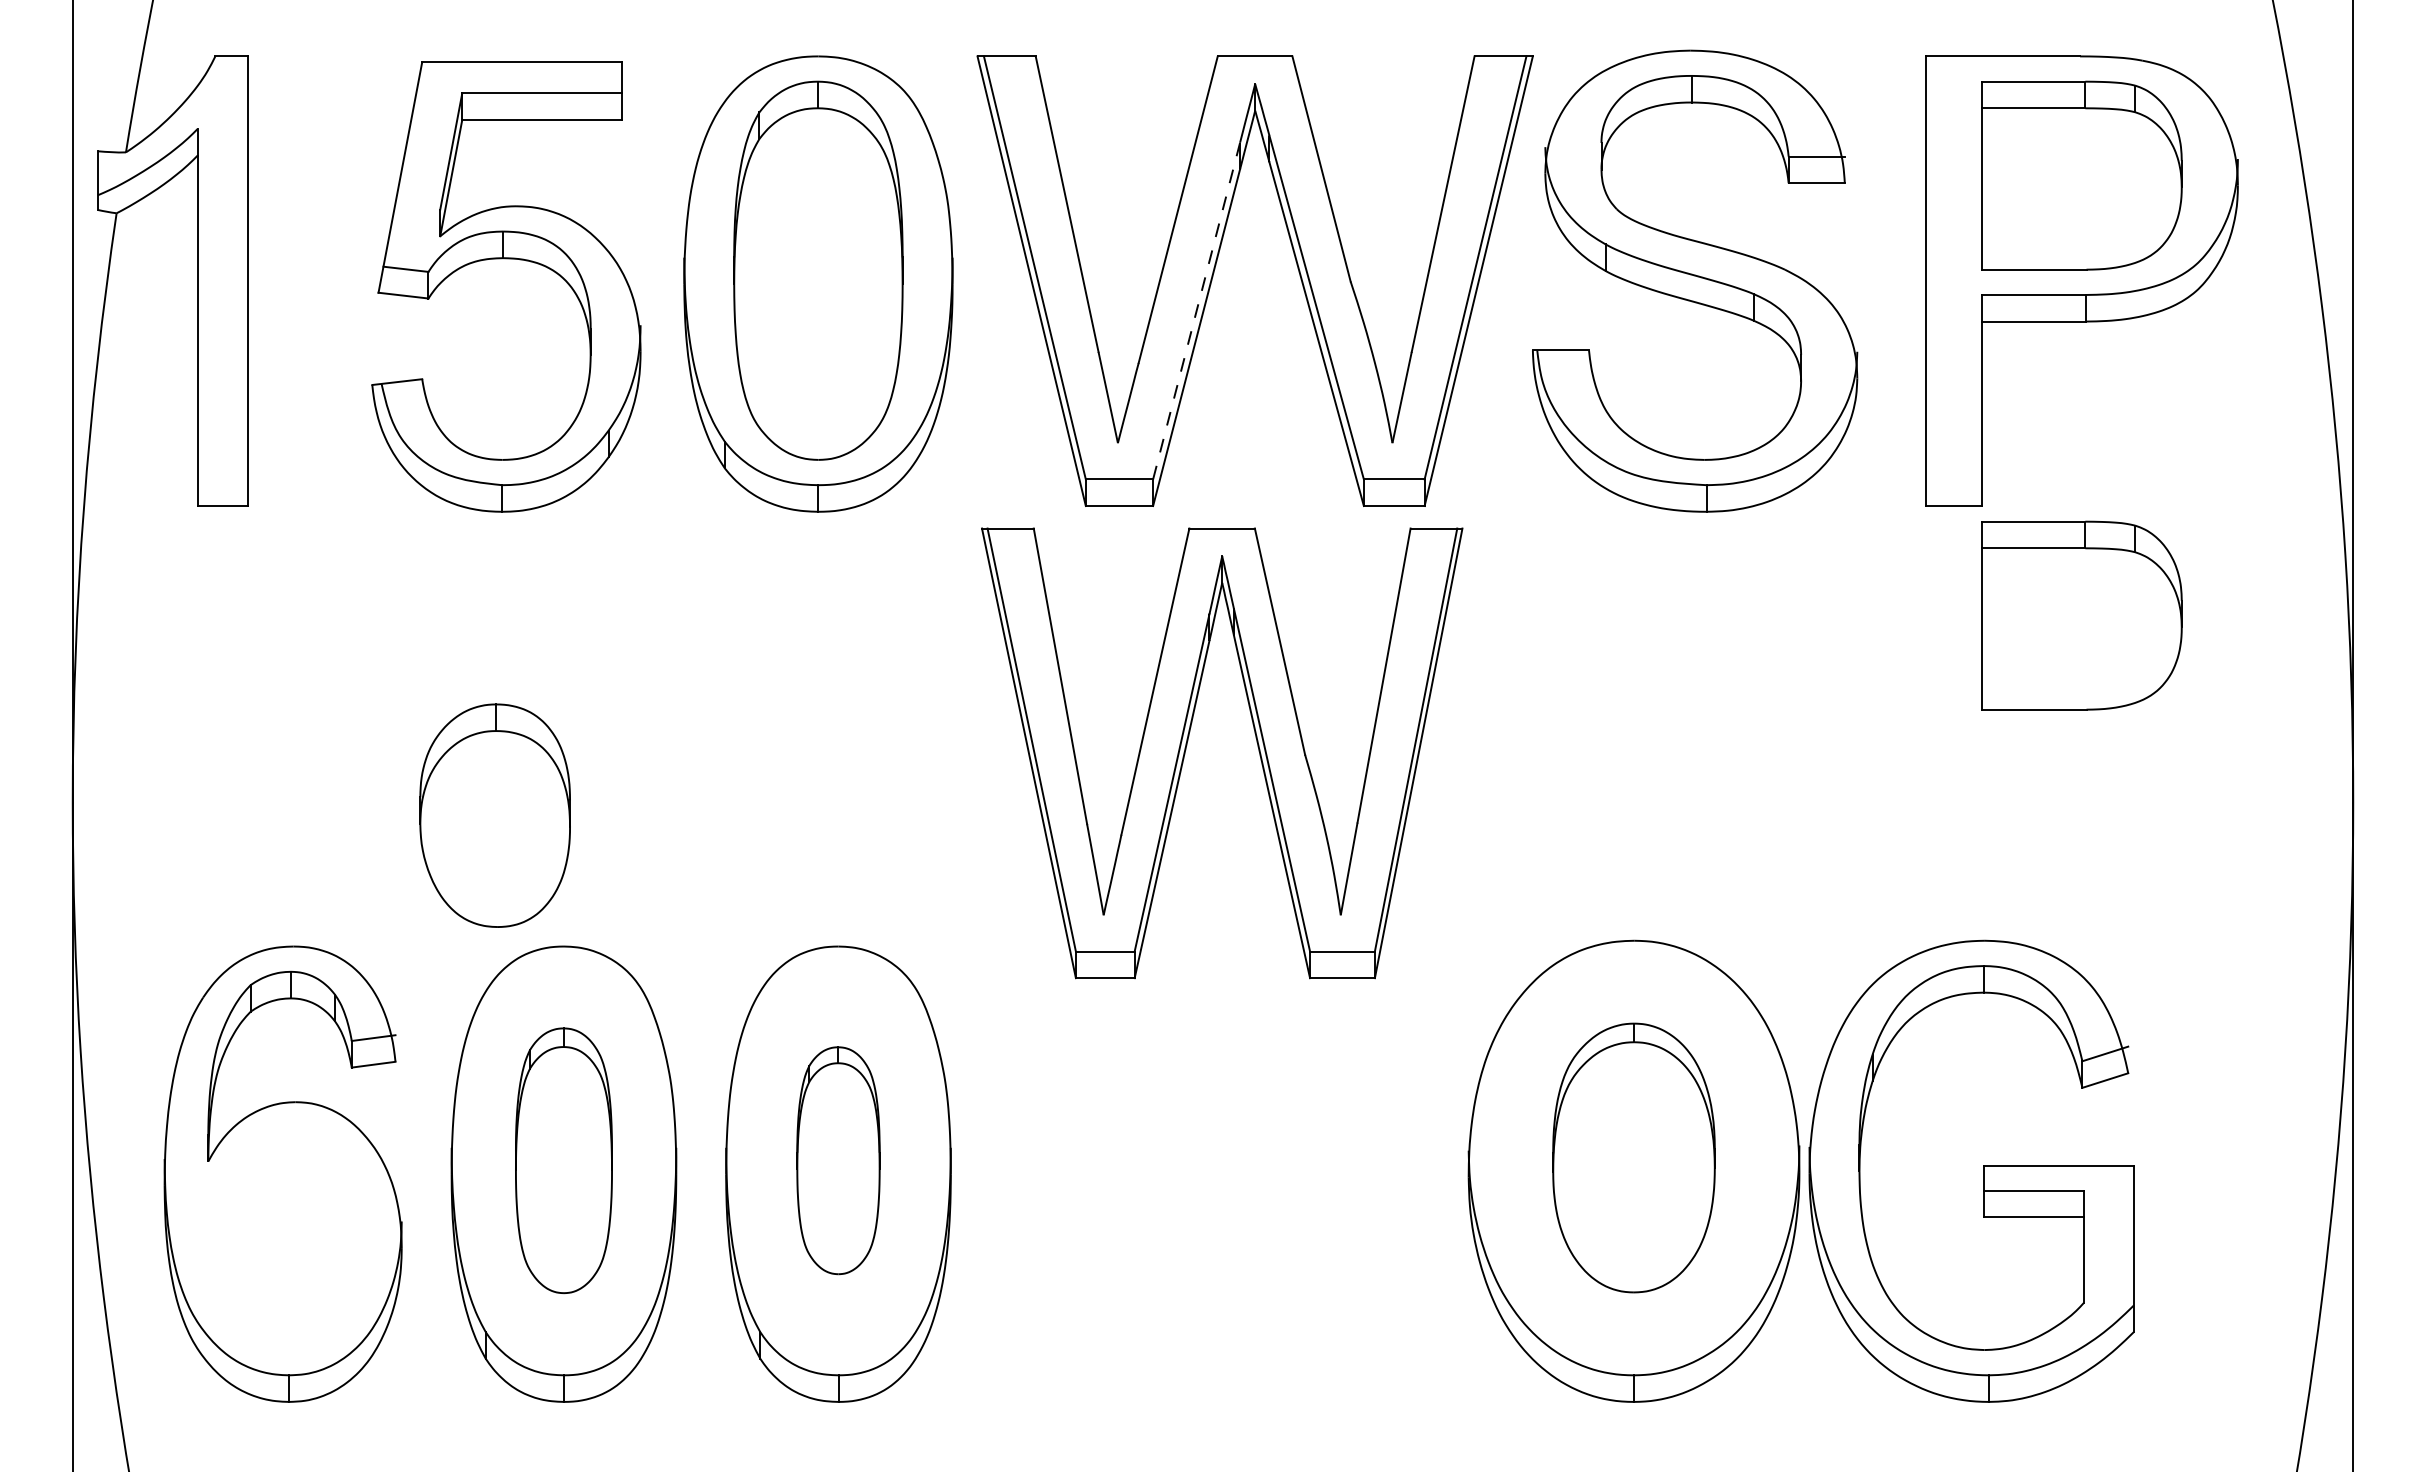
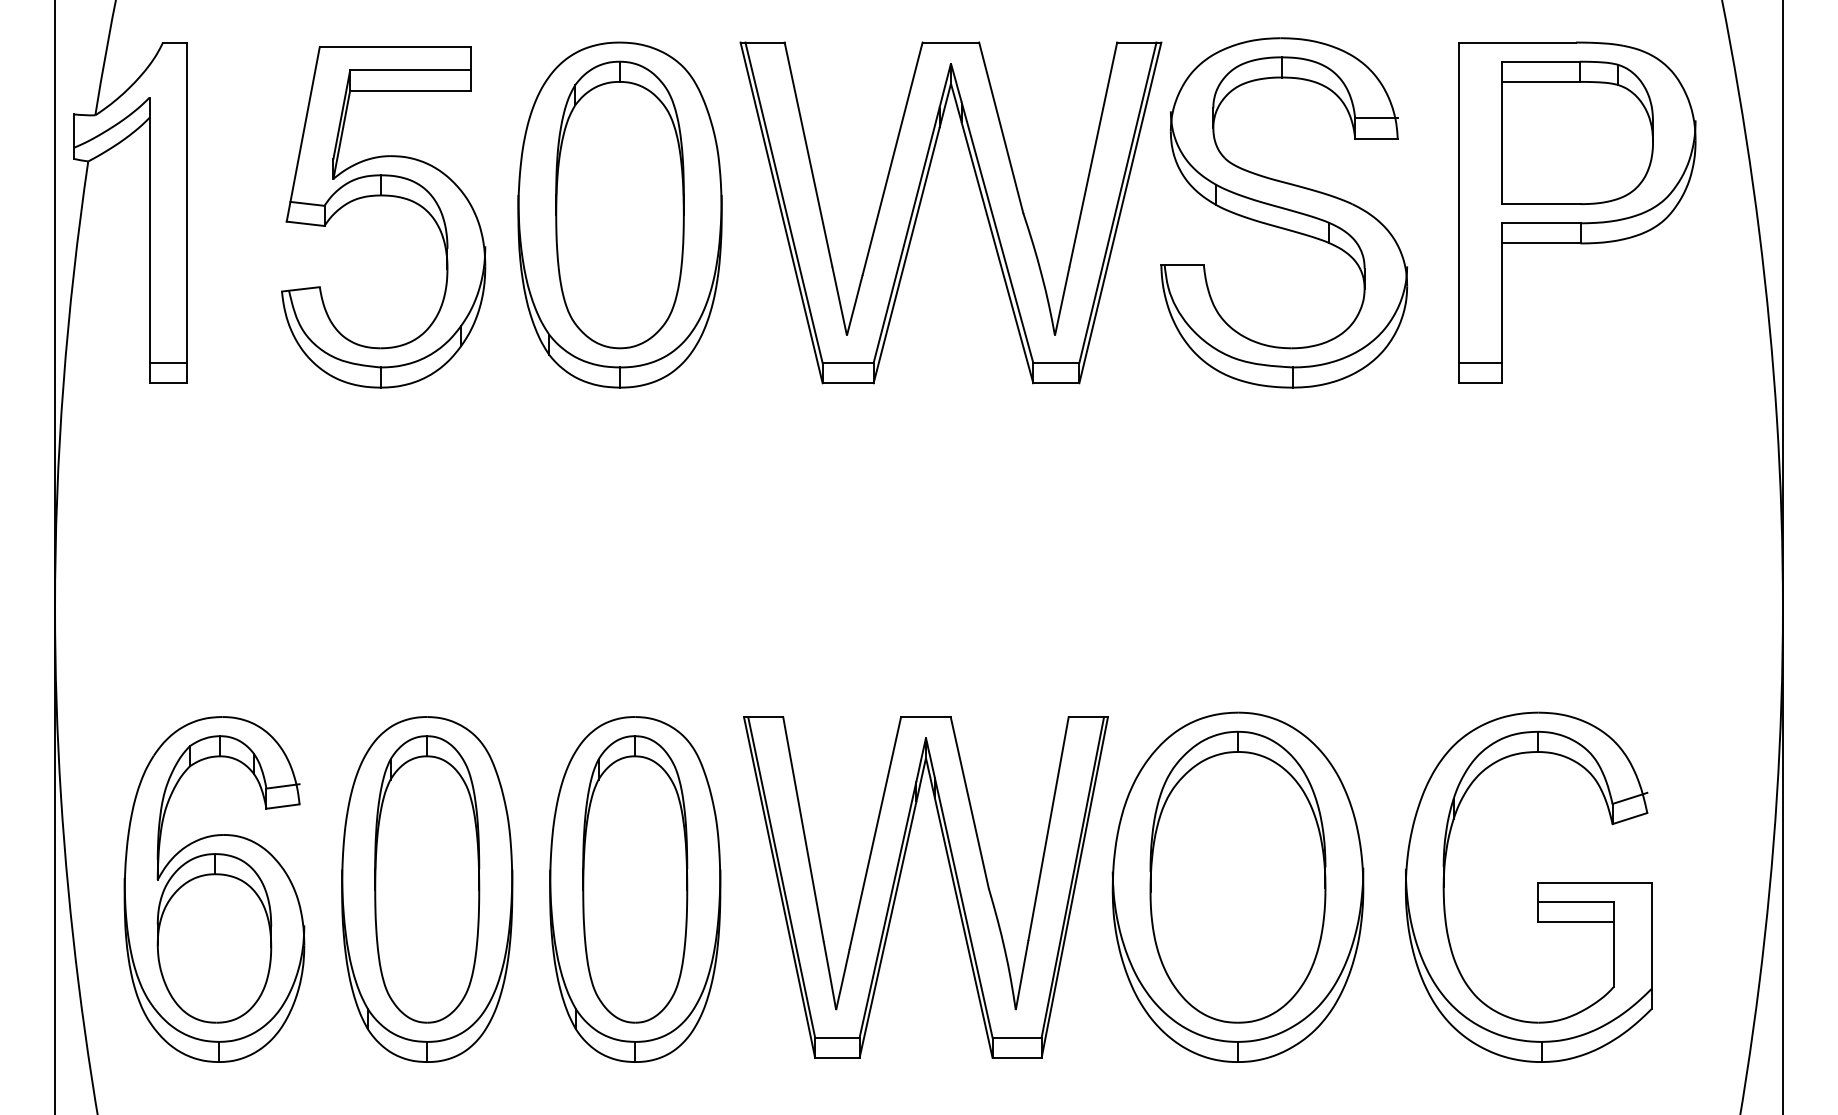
line: (1196, 311) -> (906, 235), dashed -> solid
line: (222, 479) -> (168, 363), added
line: (1953, 479) -> (1480, 363), added
part: (2081, 615) -> (1577, 466), removed
part: (1257, 747) -> (952, 882), moved
part: (494, 815) -> (213, 938), moved
part: (1633, 1157) -> (1237, 876), size x1.43
part: (563, 1160) -> (426, 879), size x1.43
part: (838, 1160) -> (635, 879), size x1.67
part: (1983, 1170) -> (1537, 886), moved

